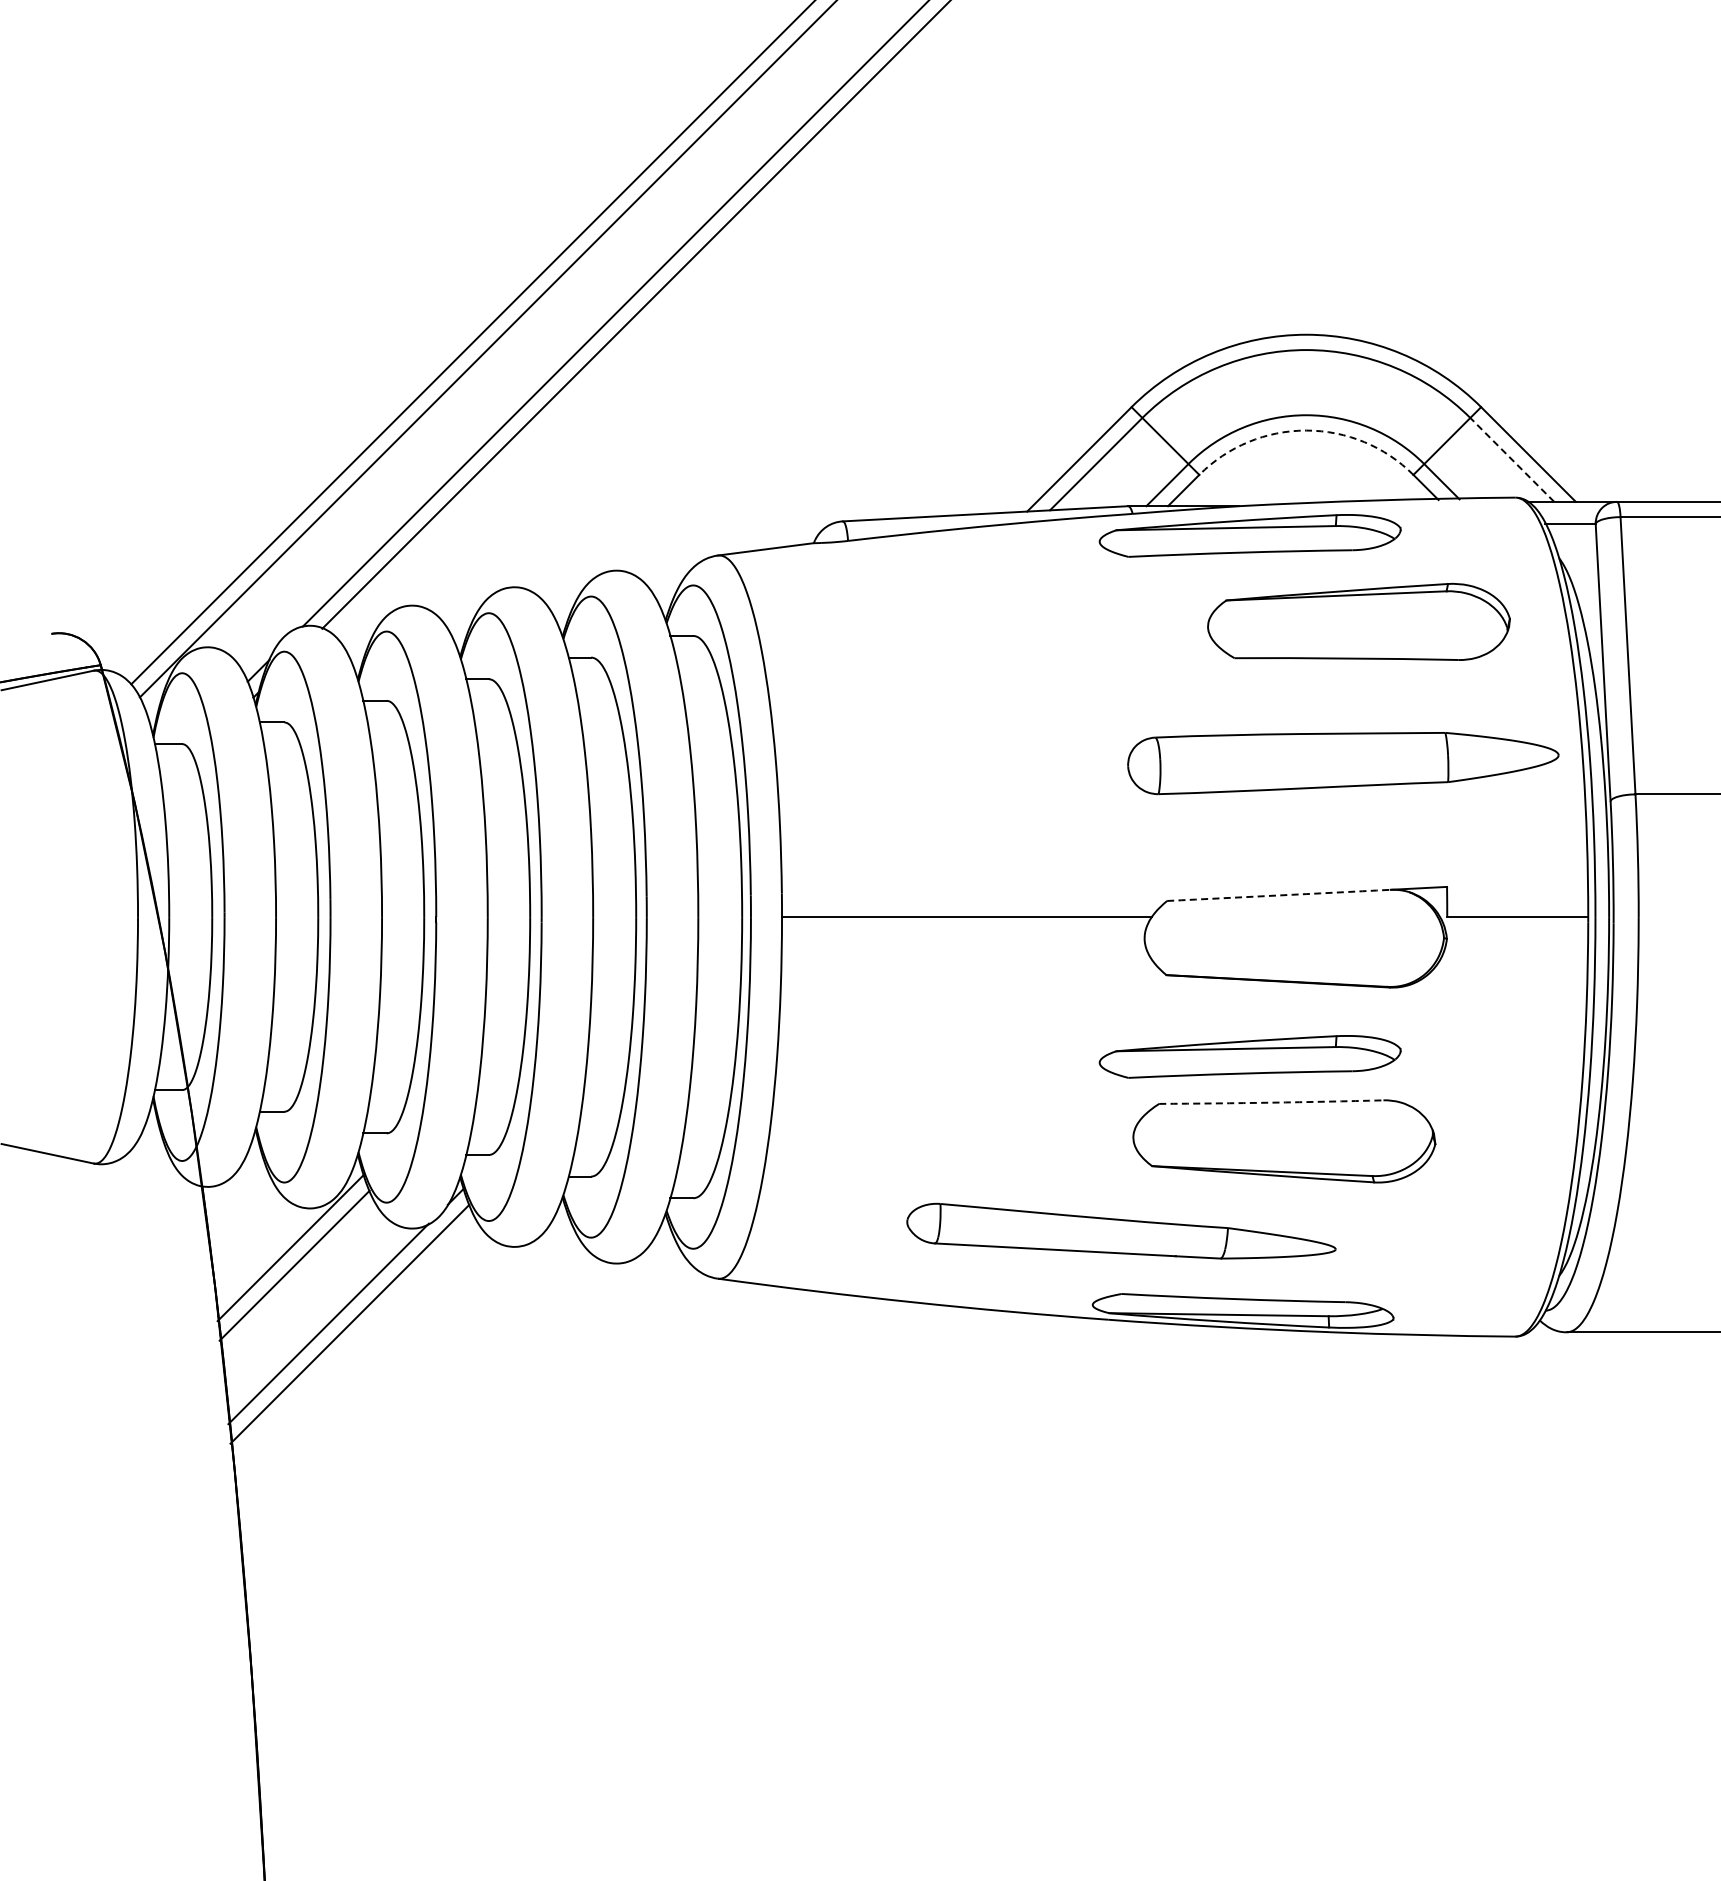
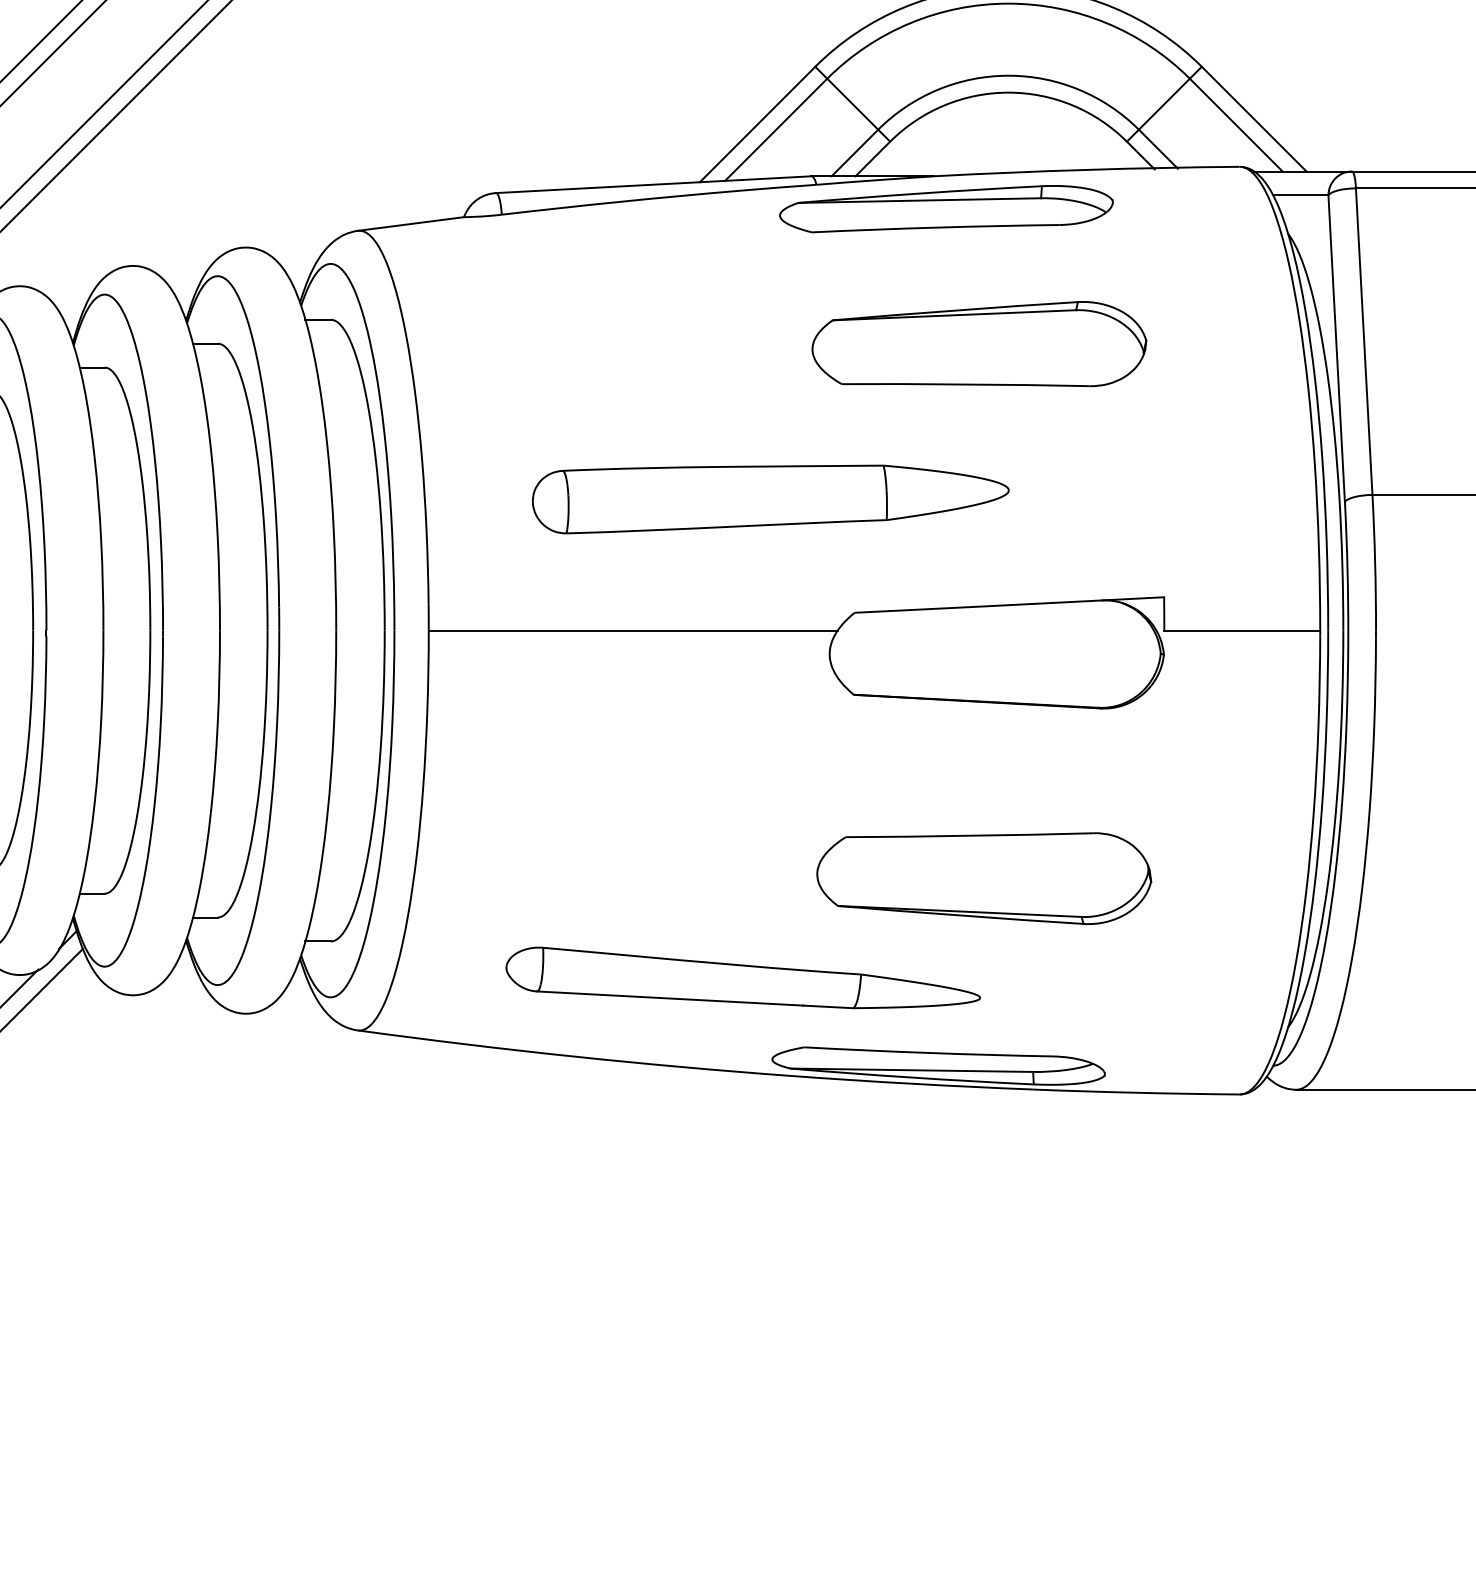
arc: (1306, 430) -> (1008, 92), dashed -> solid
line: (1511, 459) -> (1235, 124), dashed -> solid
part: (1358, 621) -> (978, 343), moved
part: (1343, 763) -> (770, 499), moved
arc: (1278, 895) -> (977, 606), dashed -> solid
part: (1249, 1056) -> (945, 784), removed
arc: (1271, 1102) -> (969, 835), dashed -> solid
part: (1121, 1230) -> (743, 977), moved

